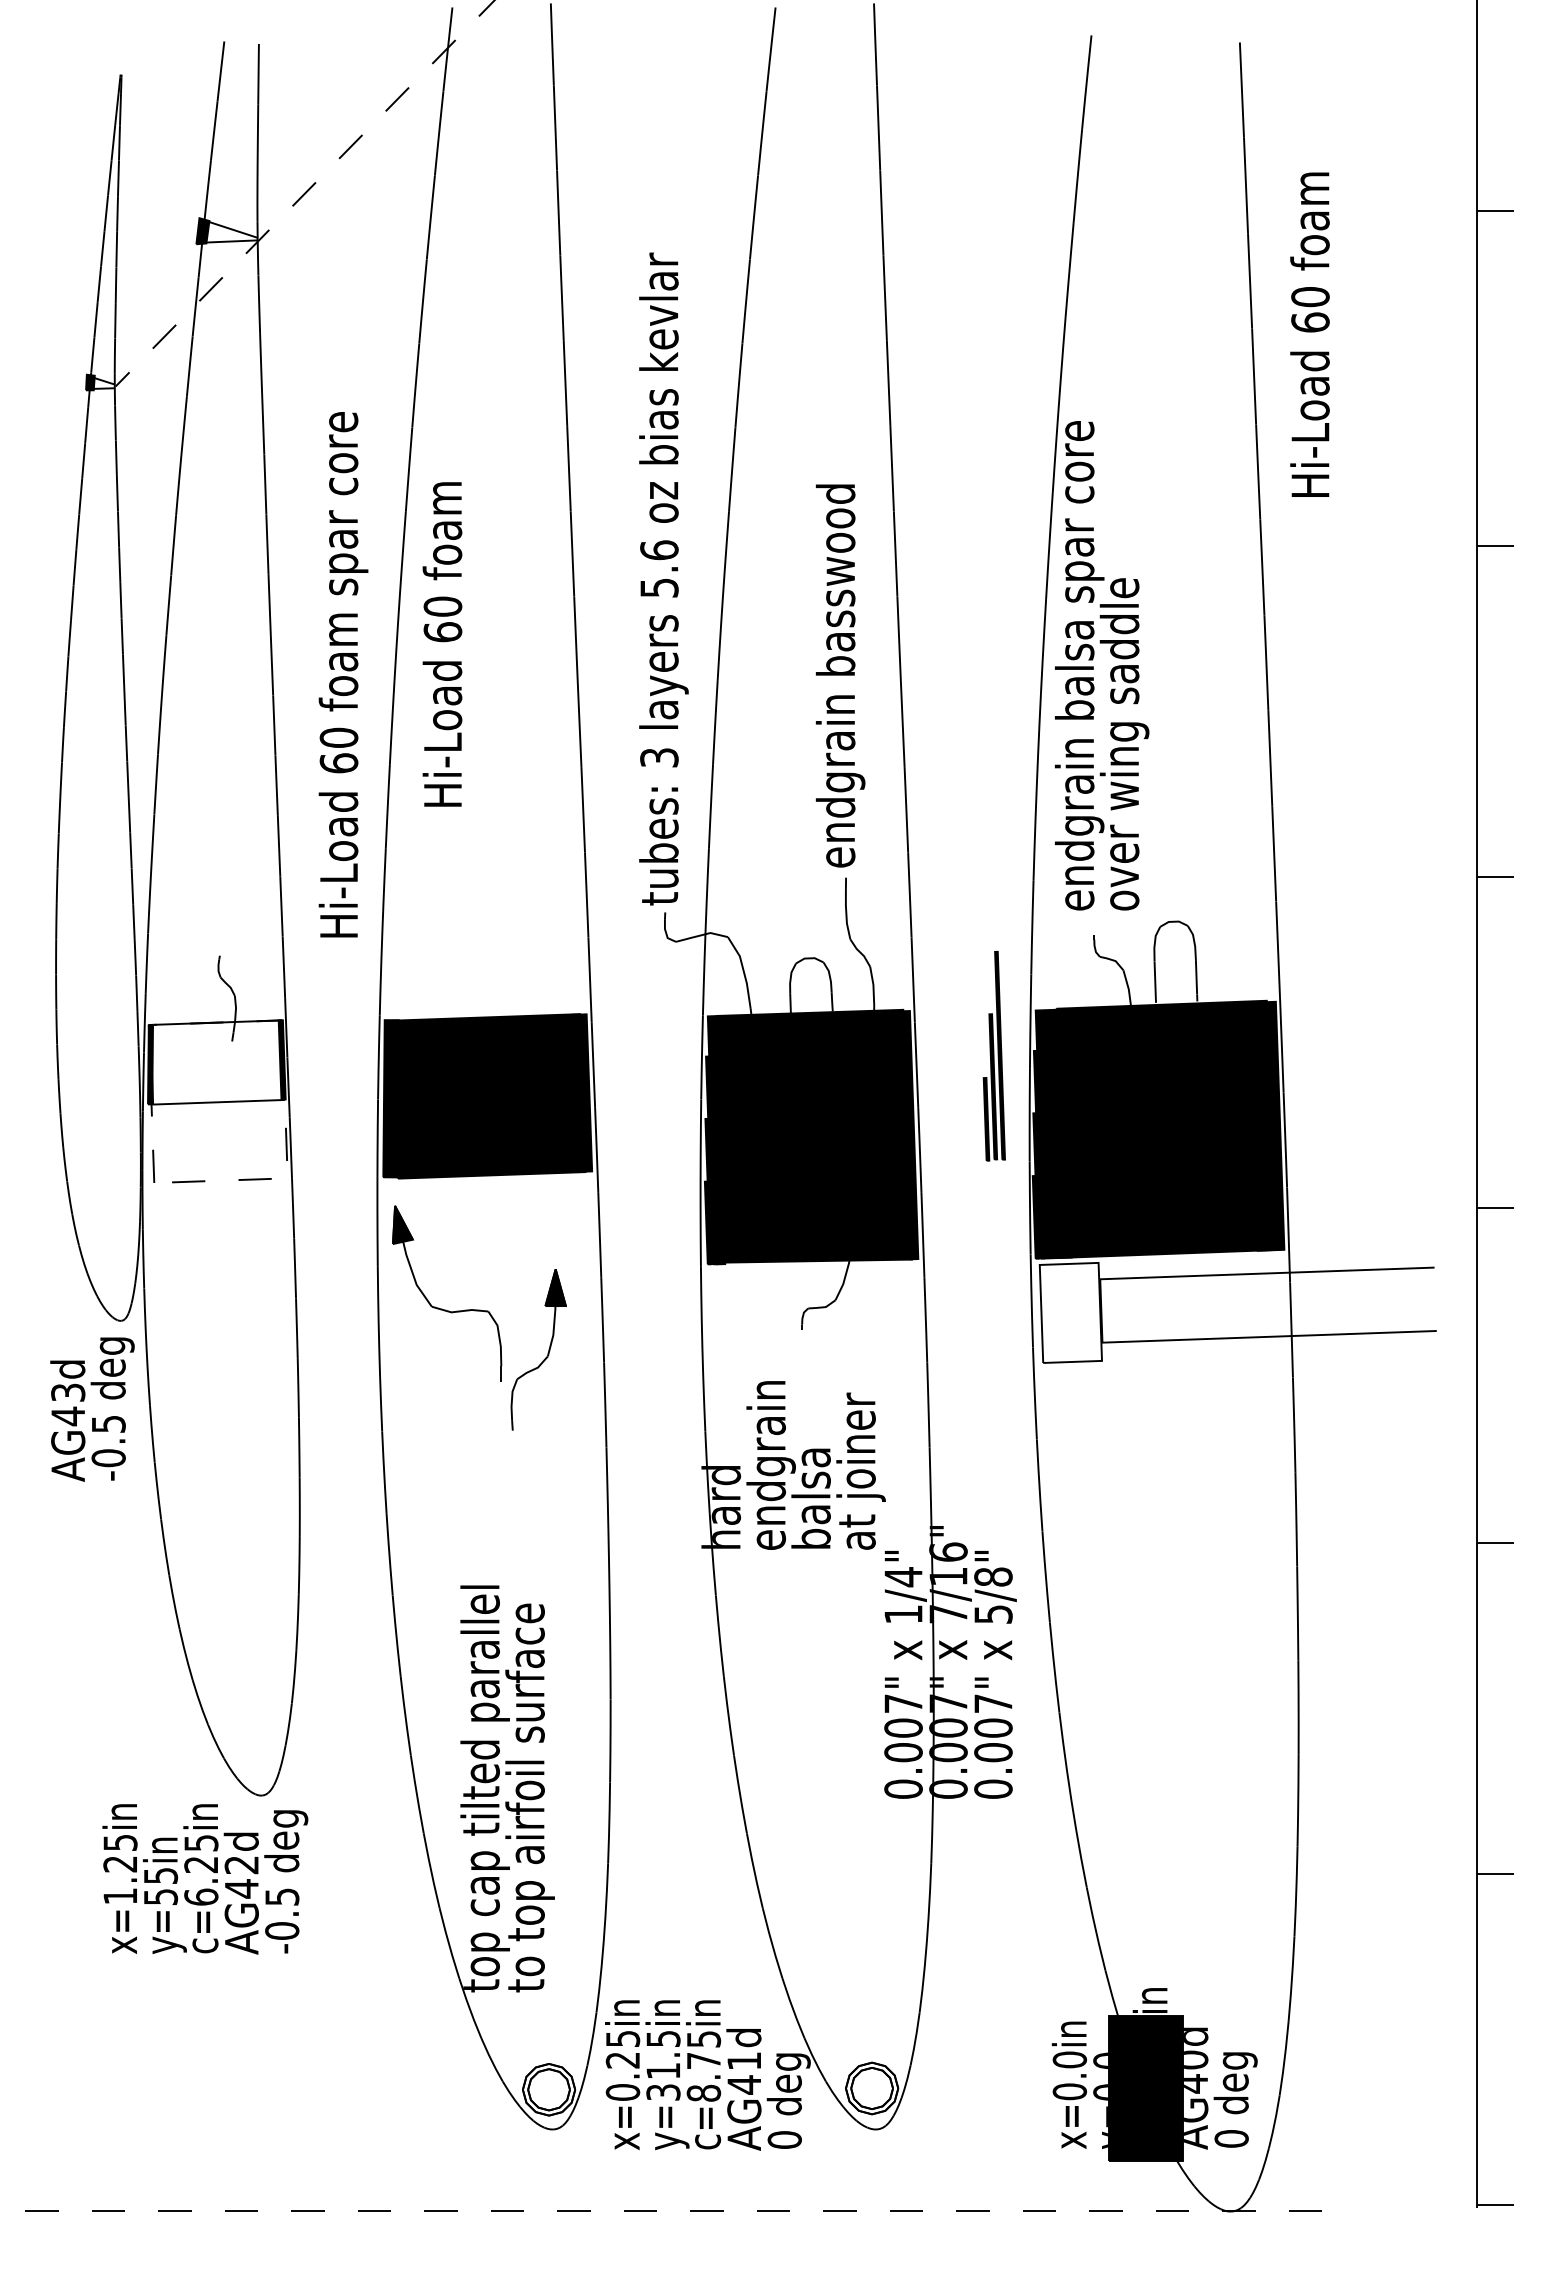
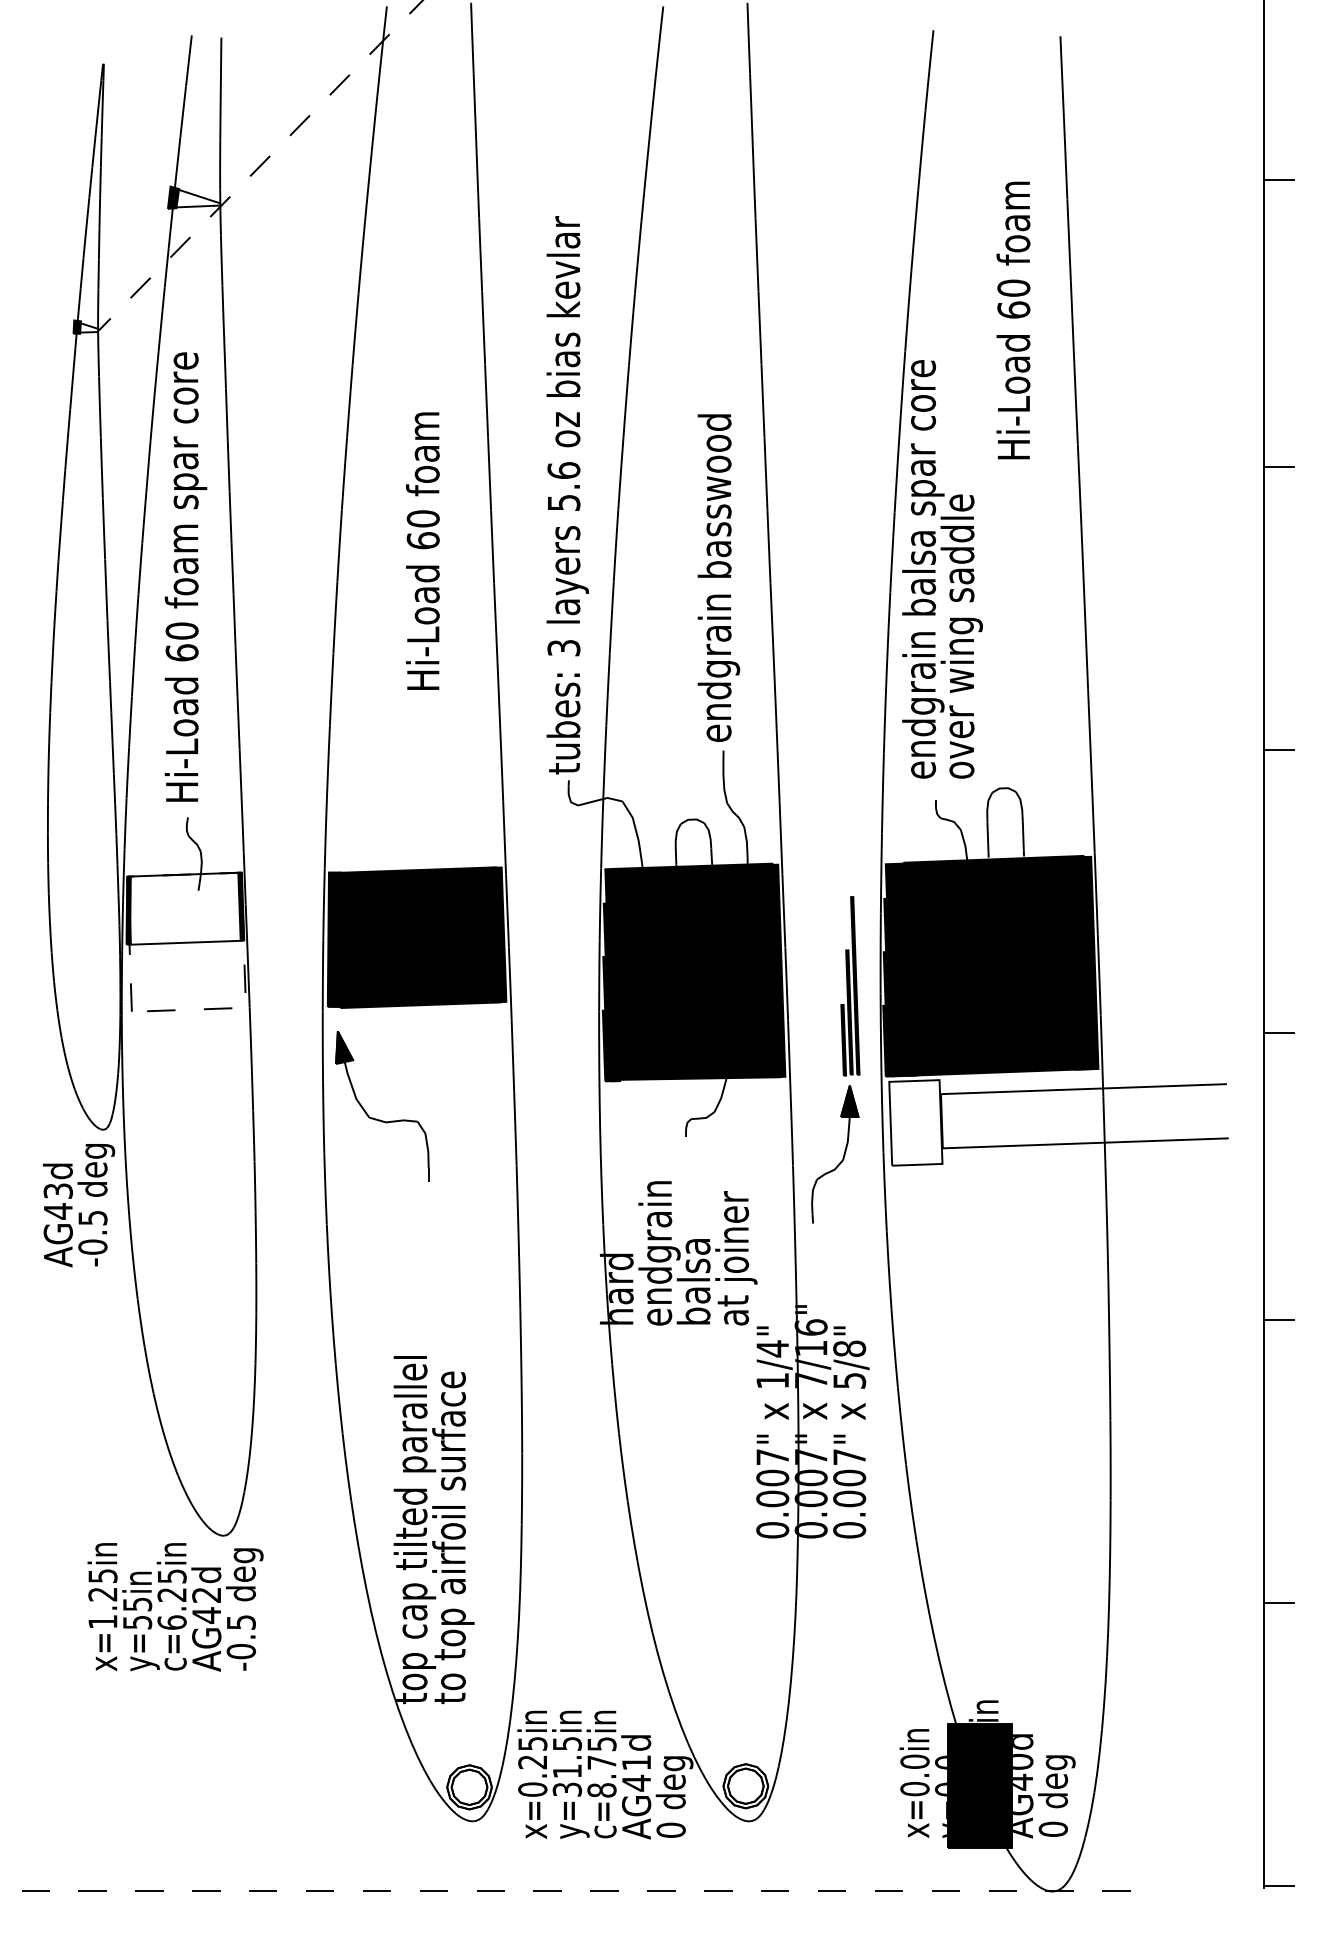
text: (1309, 334) -> (1013, 320), moved
text: (442, 644) -> (422, 551), moved
text: (343, 674) -> (185, 576), moved
part: (993, 1056) -> (849, 986), moved
part: (547, 1353) -> (842, 1157), moved

